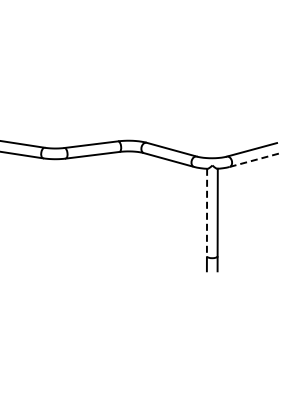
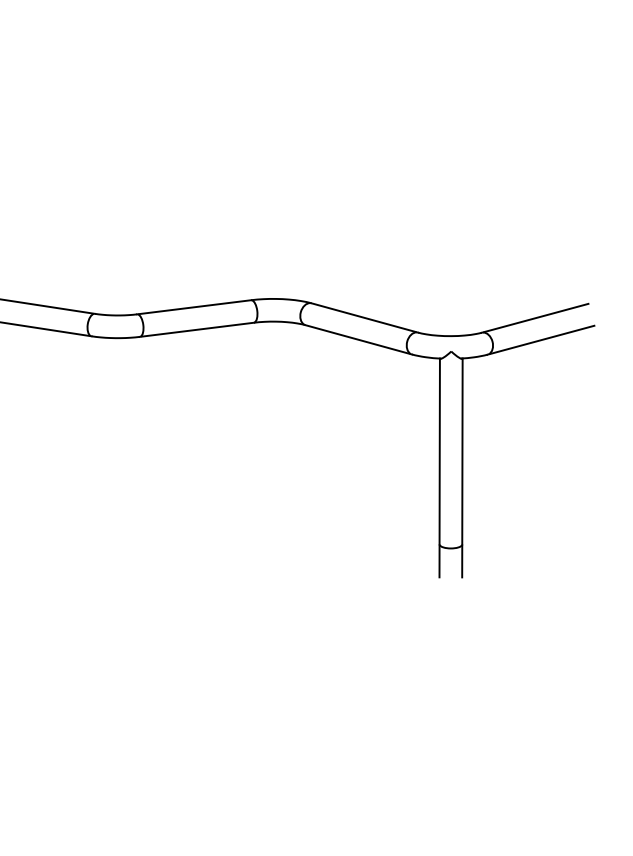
line: (254, 160) -> (540, 340), dashed -> solid
line: (207, 212) -> (440, 451), dashed -> solid

